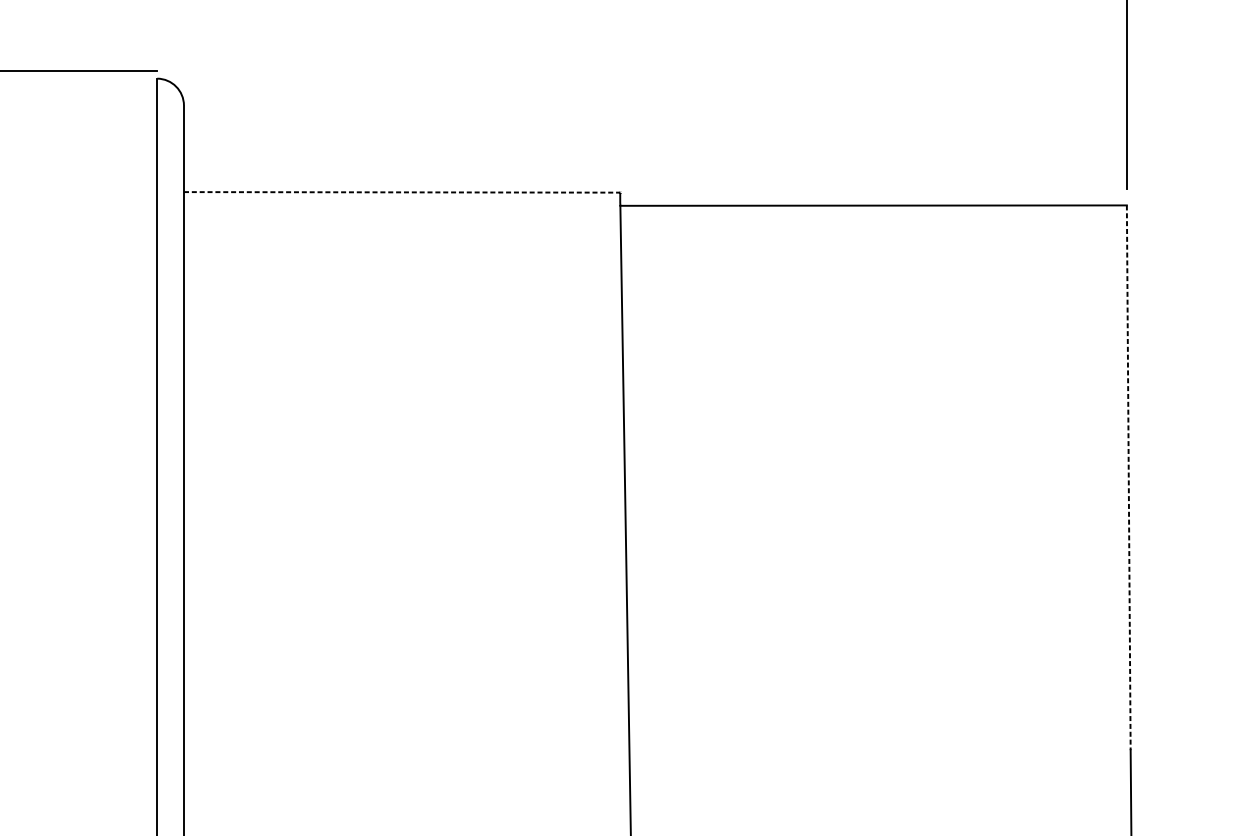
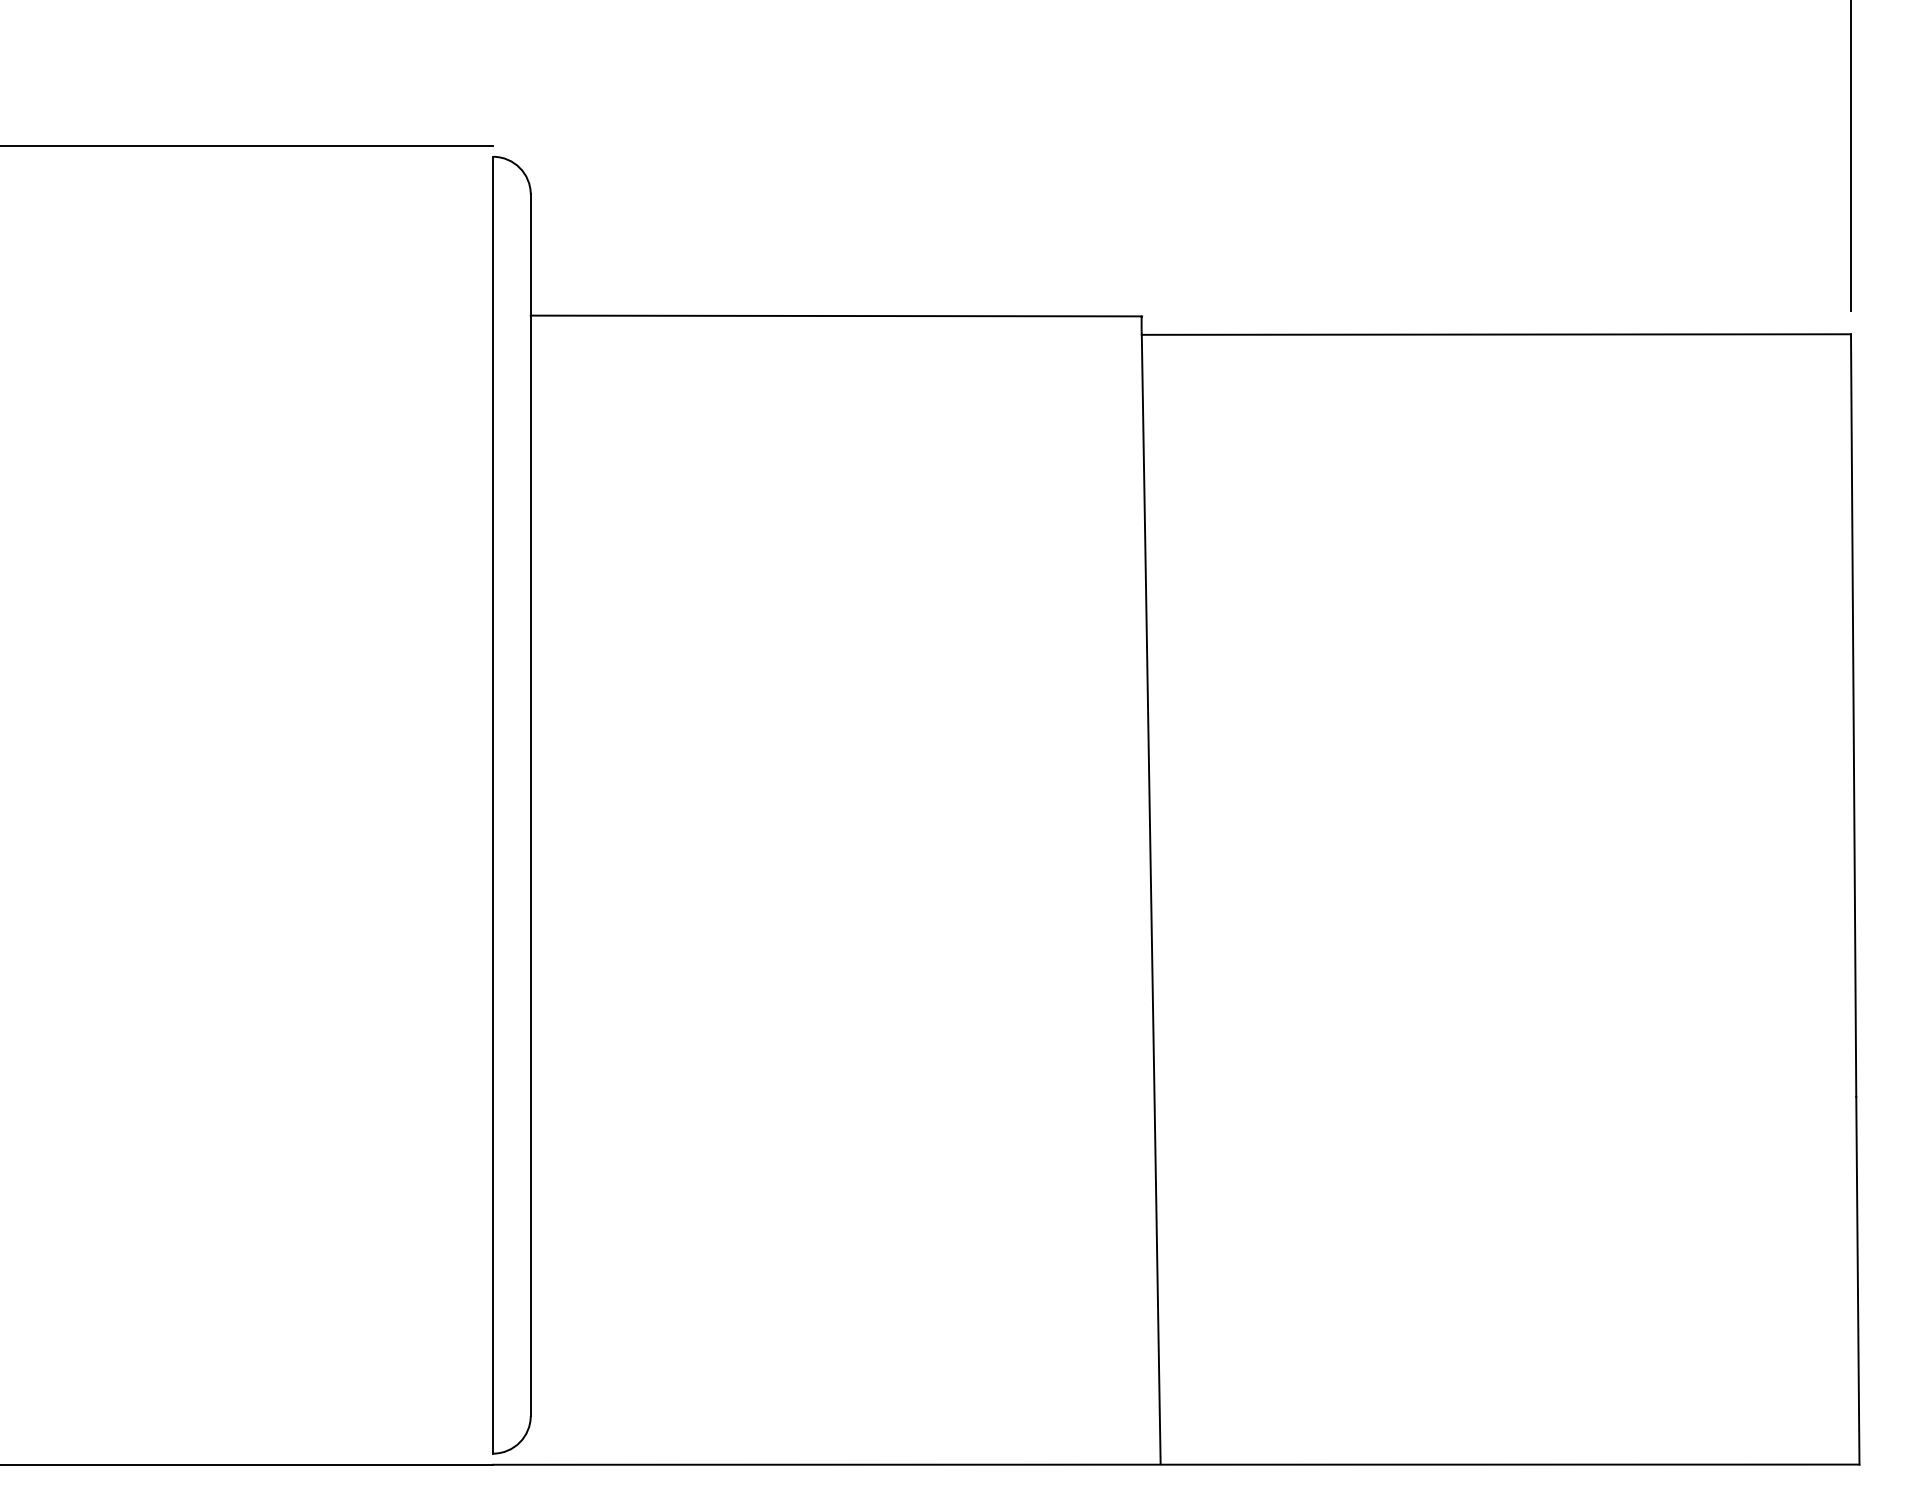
line: (402, 192) -> (836, 316), dashed -> solid
line: (1128, 478) -> (1853, 716), dashed -> solid

